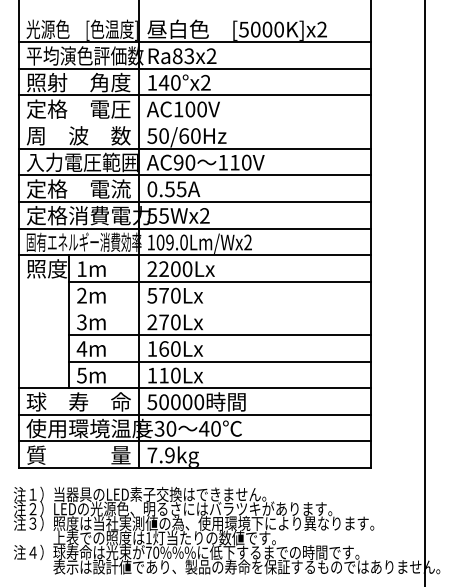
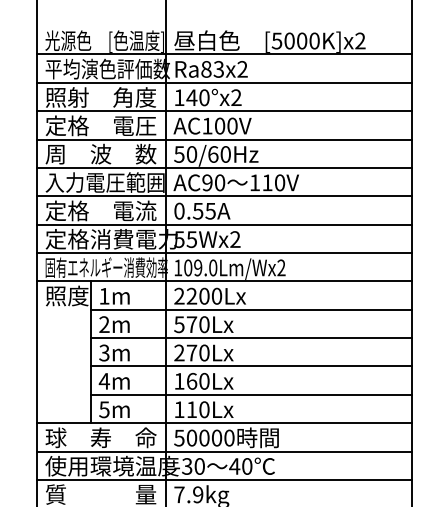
line: (194, 122) -> (224, 140), added
line: (219, 308) -> (251, 338), added

